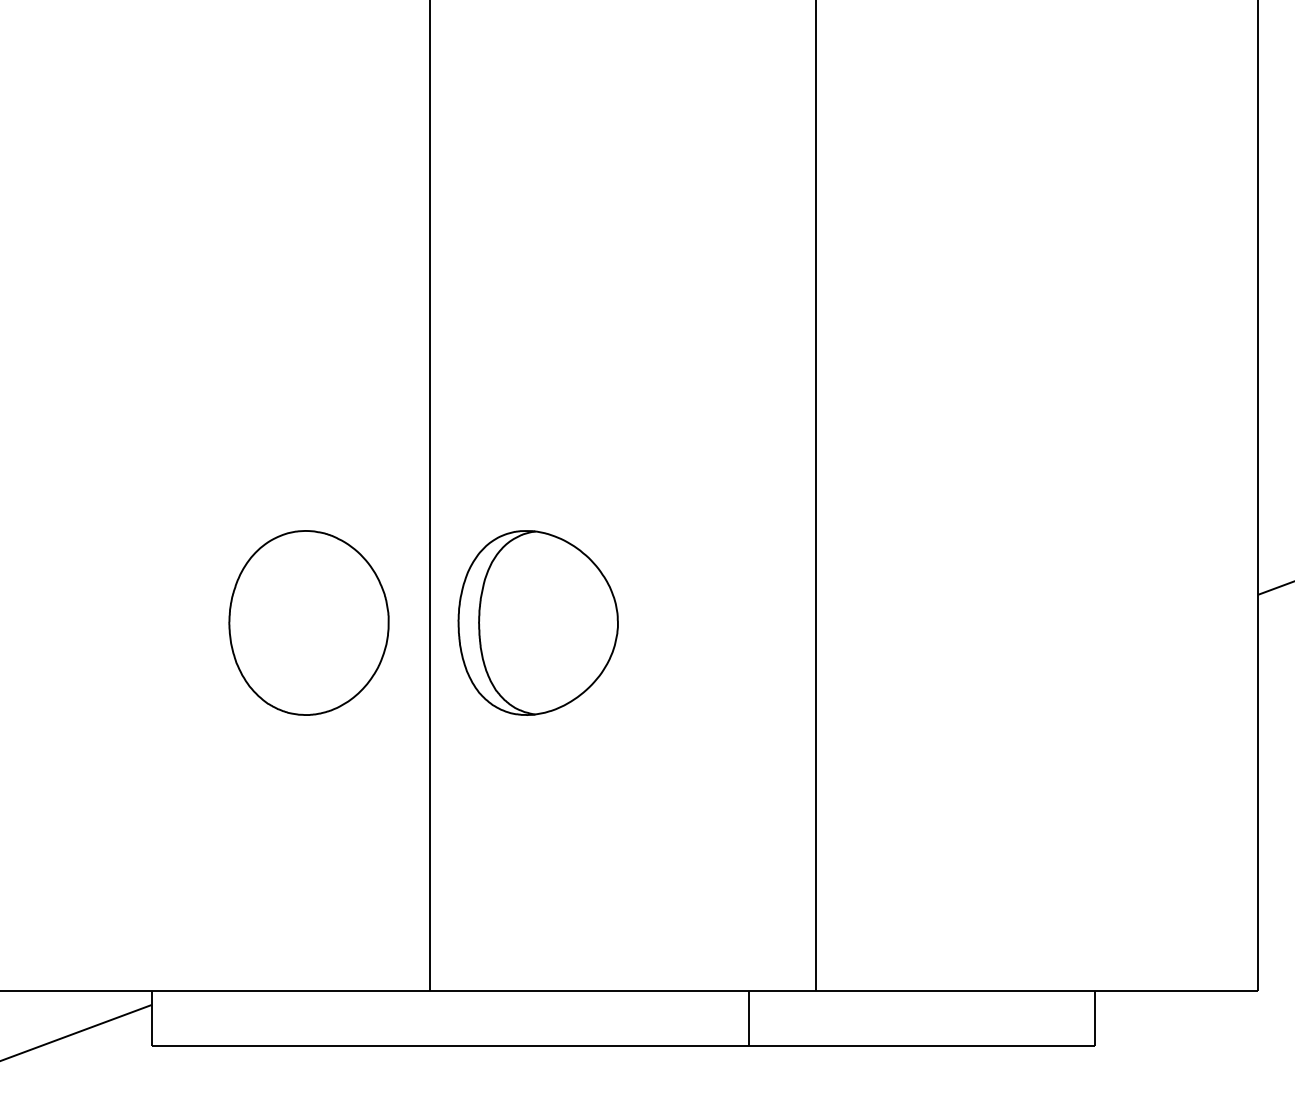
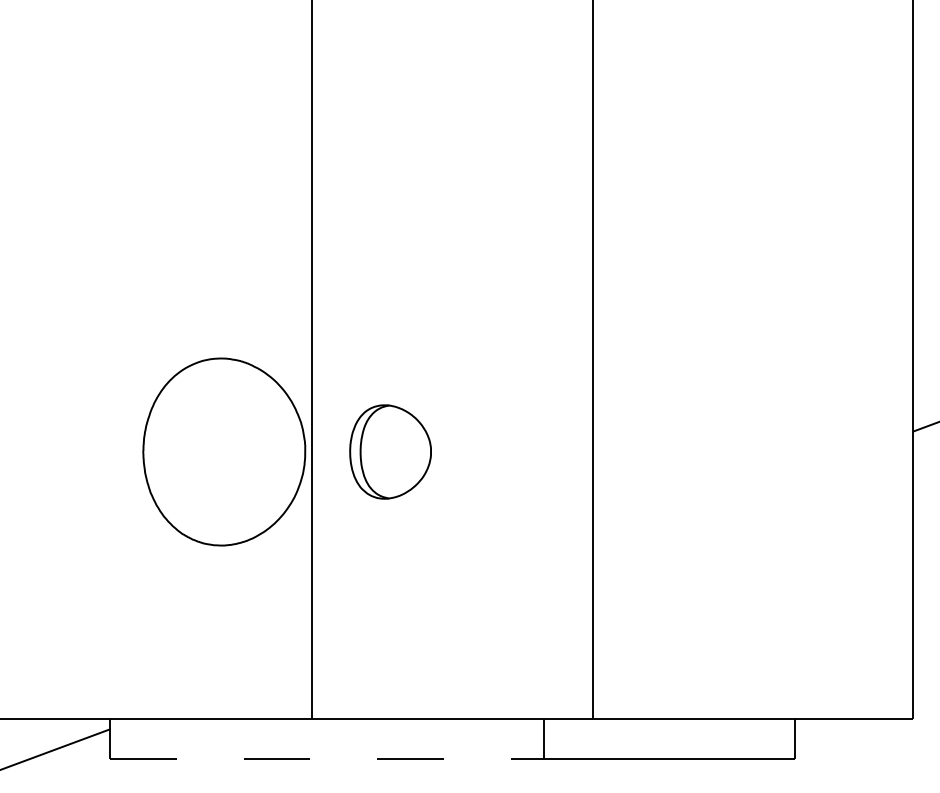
part: (308, 622) -> (223, 451), size x1.4
part: (537, 622) -> (390, 451), size x0.7
line: (450, 1046) -> (326, 759), solid -> dashed

